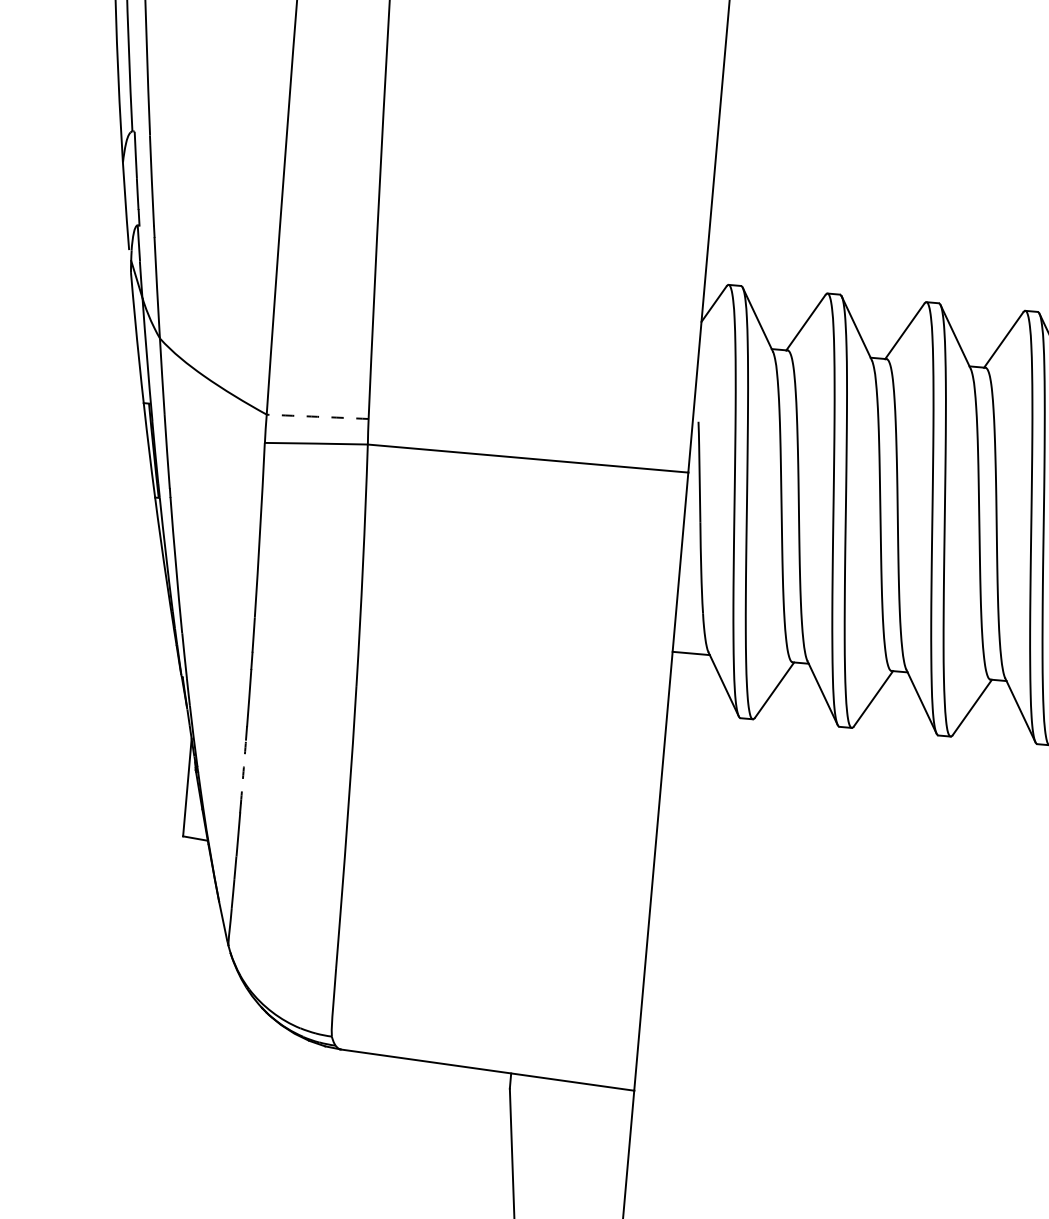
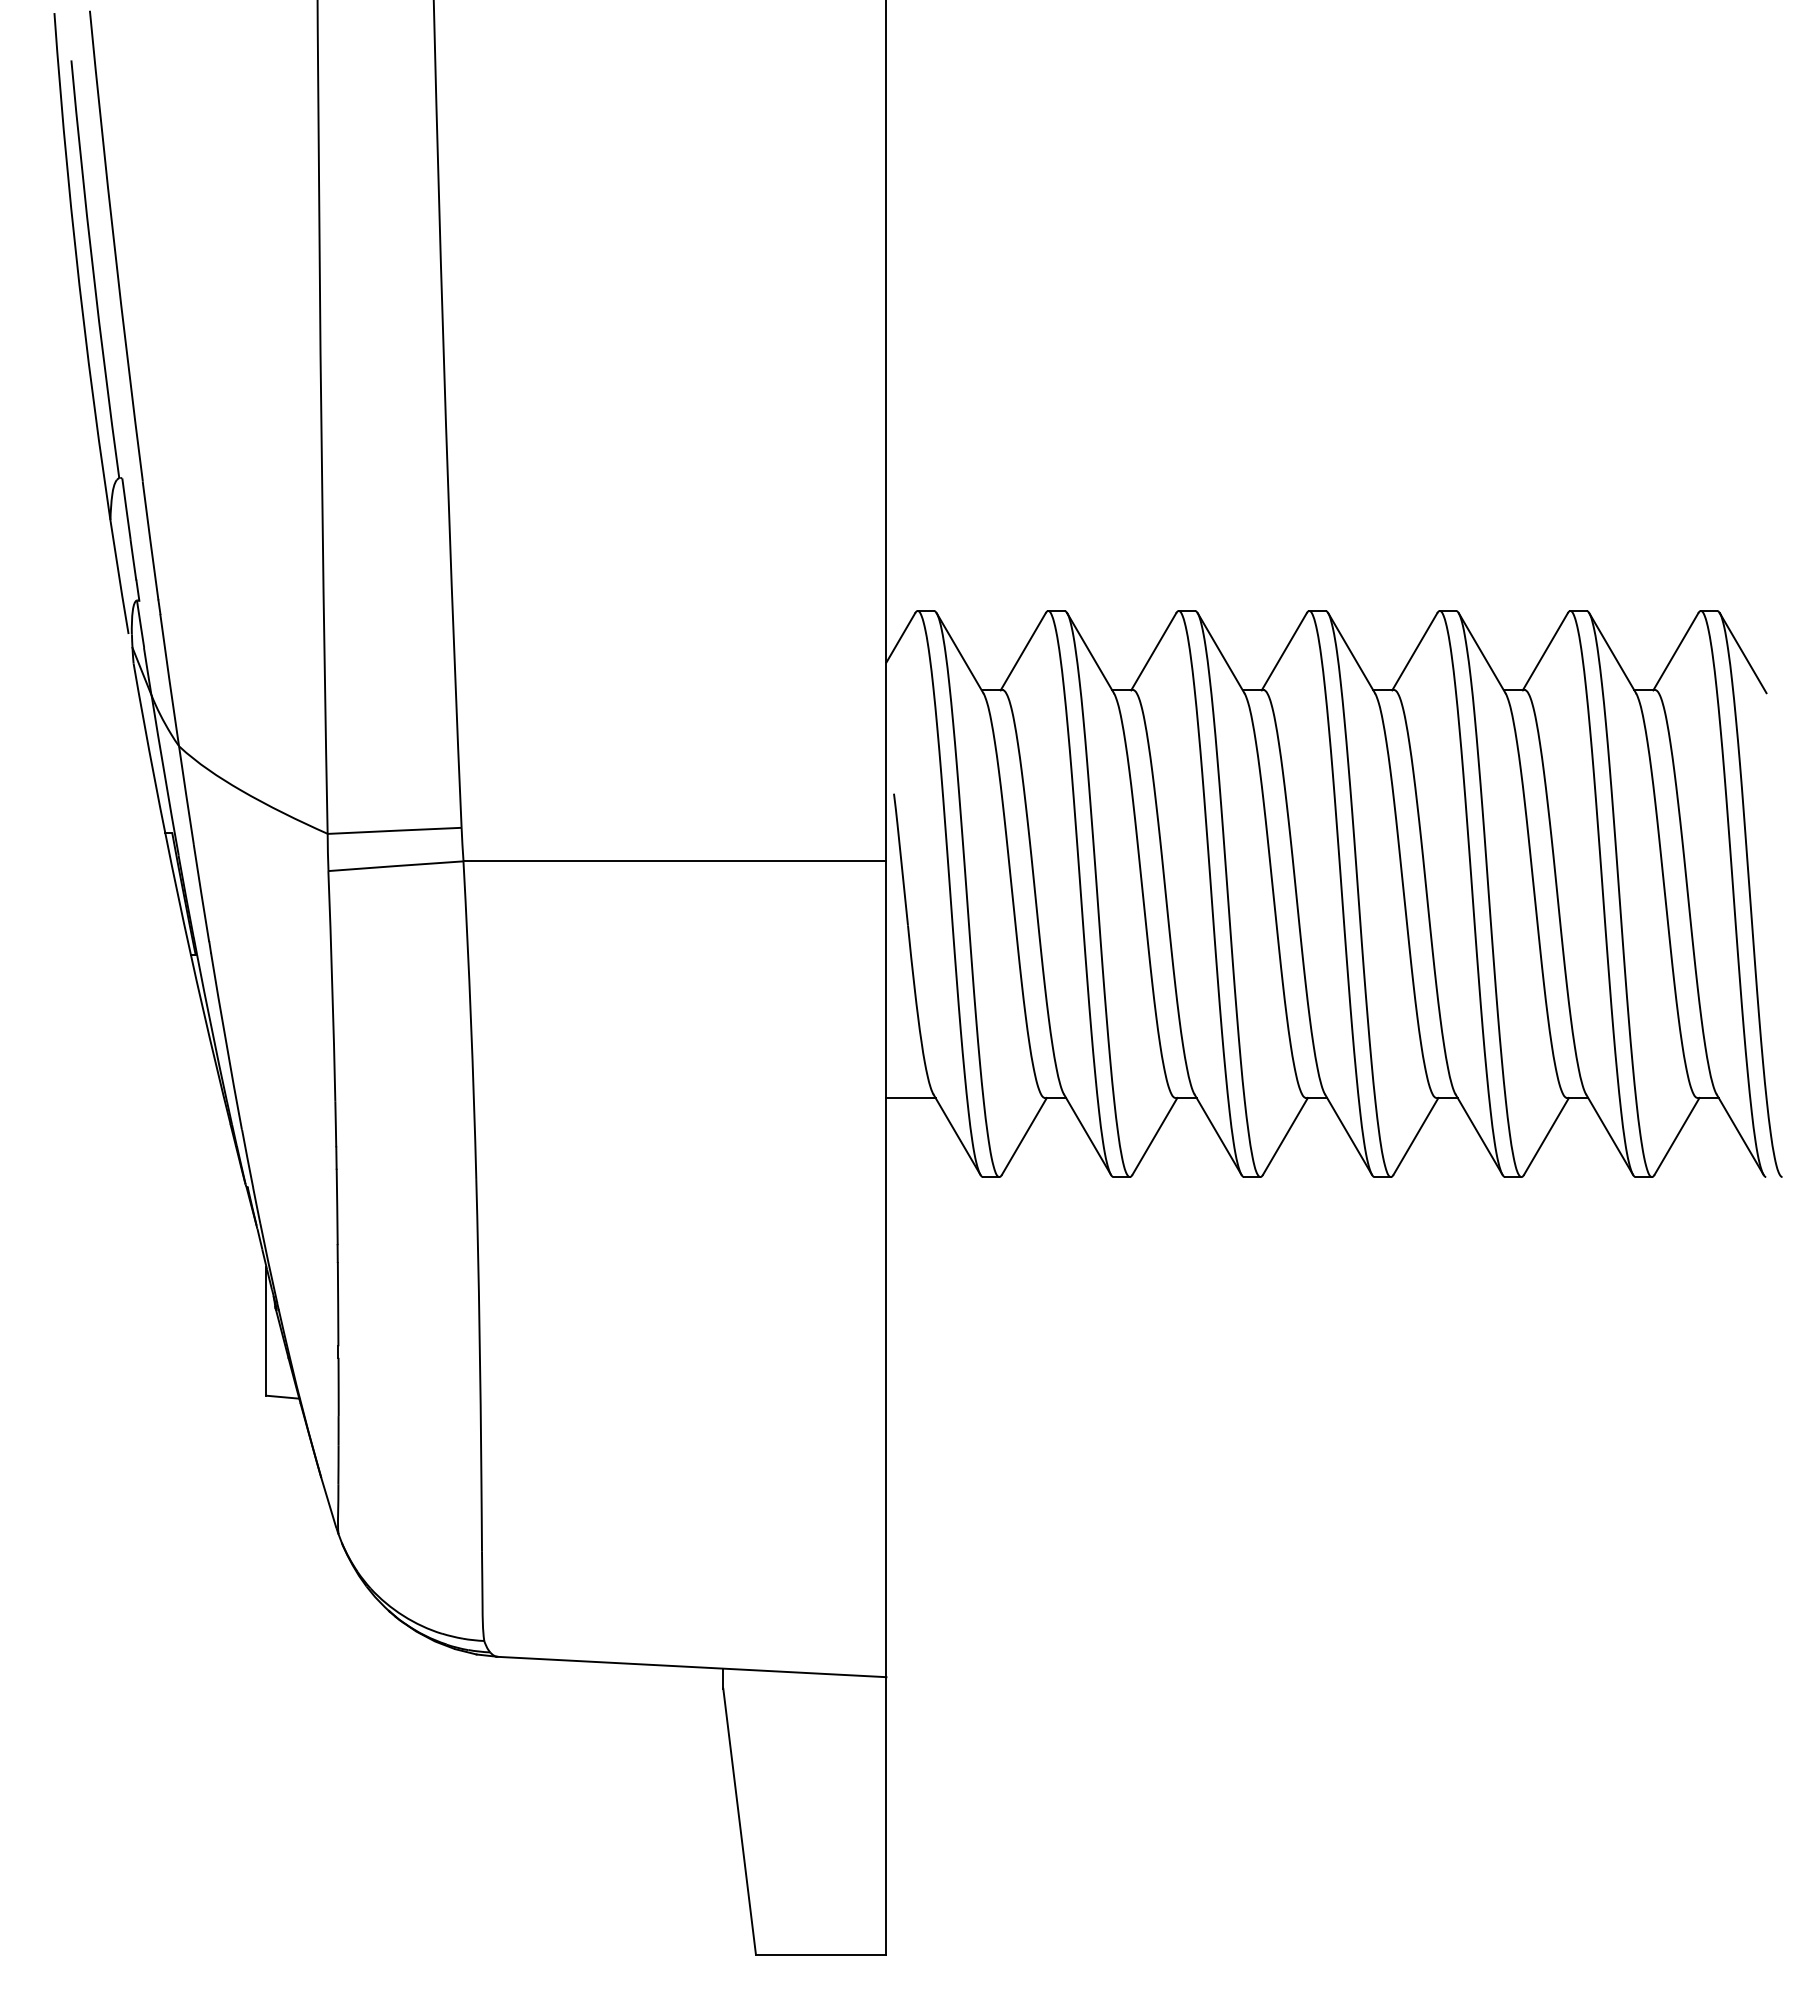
arc: (317, 416) -> (394, 830), dashed -> solid
arc: (243, 772) -> (338, 1304), dashed -> solid

